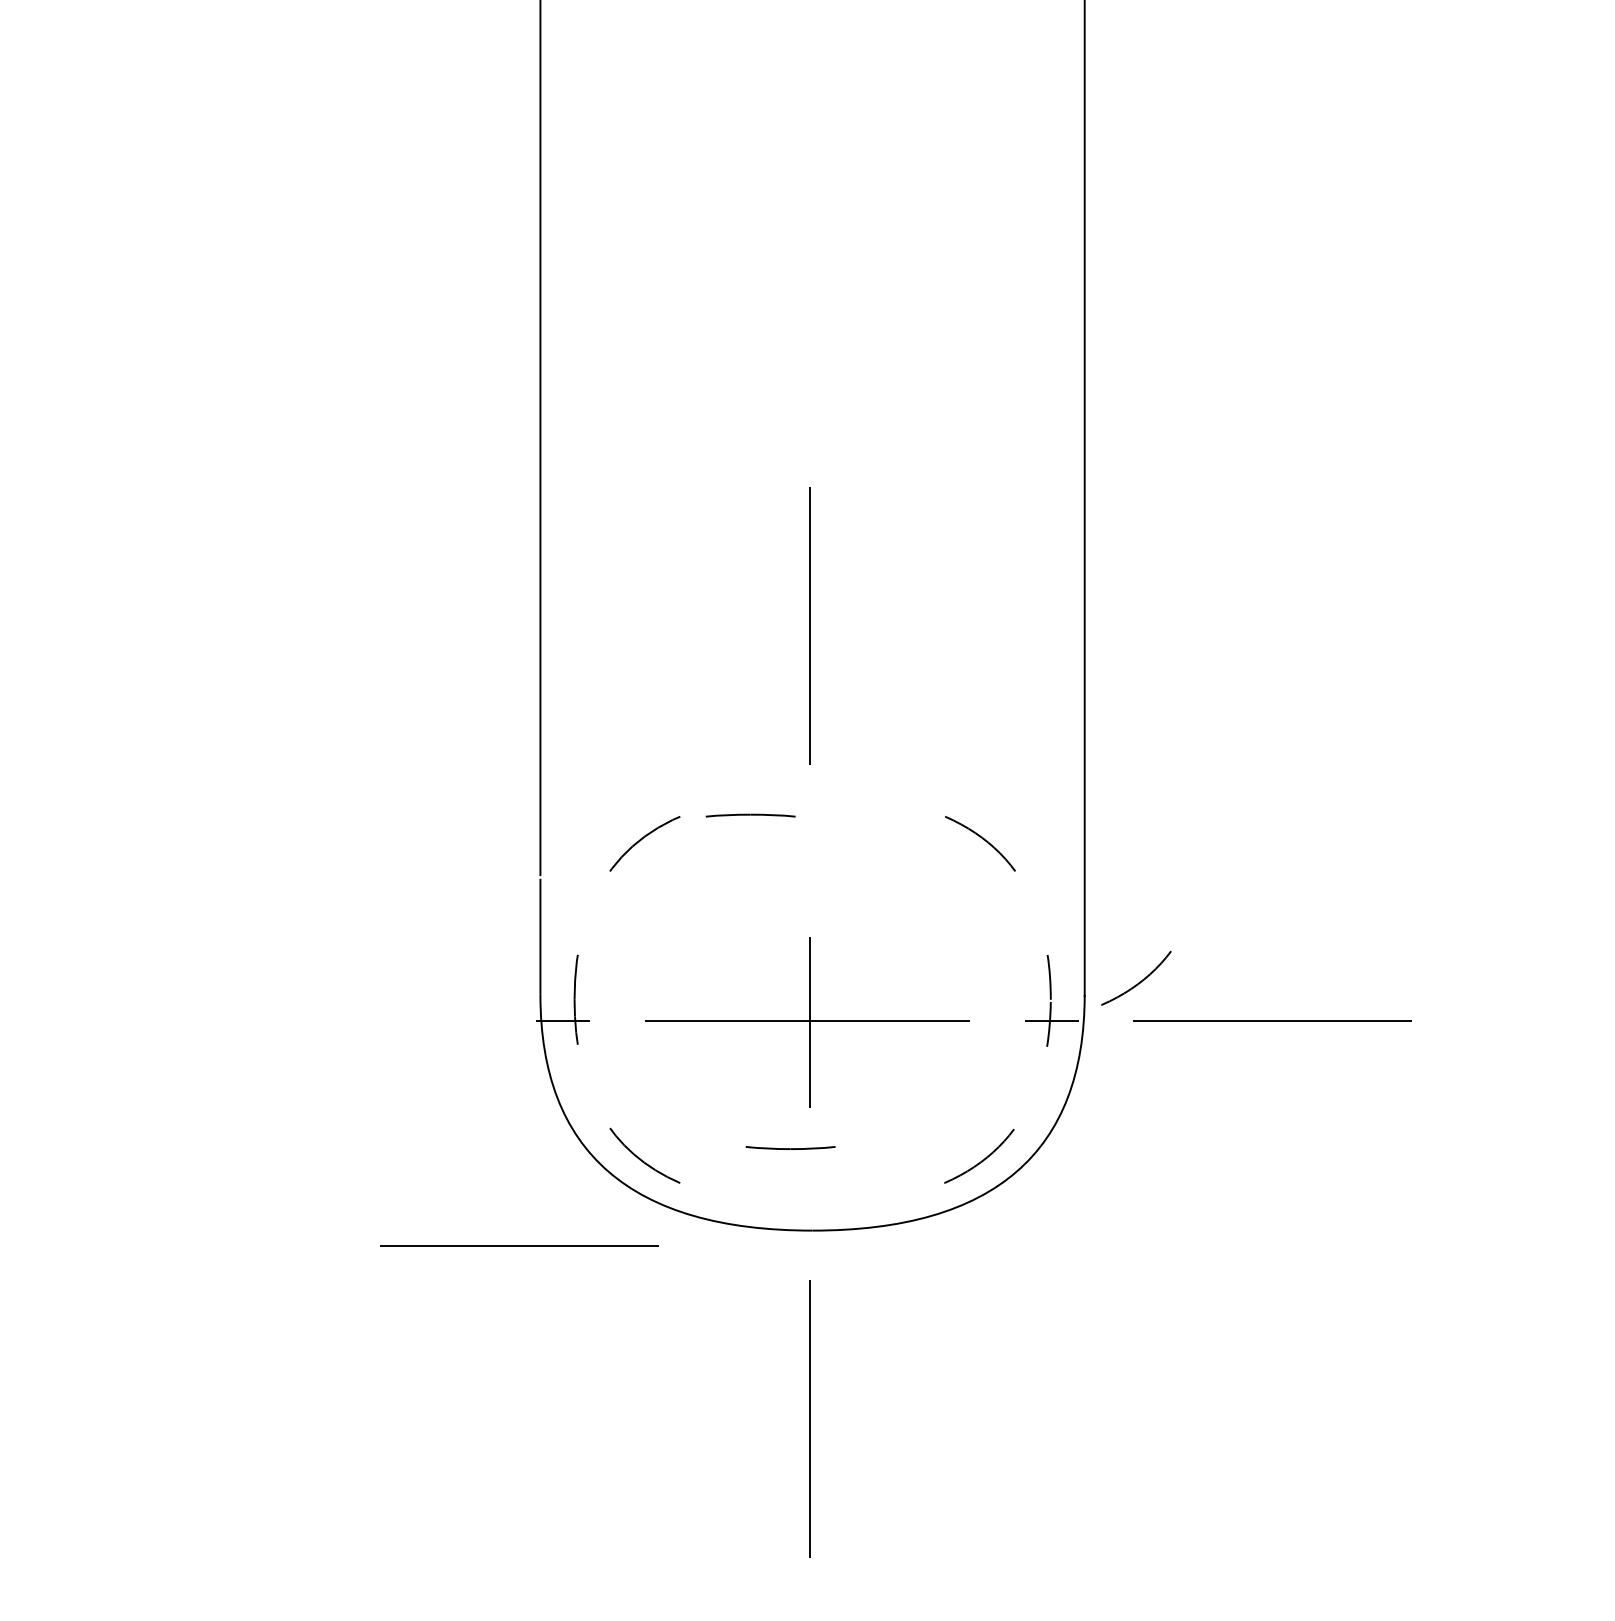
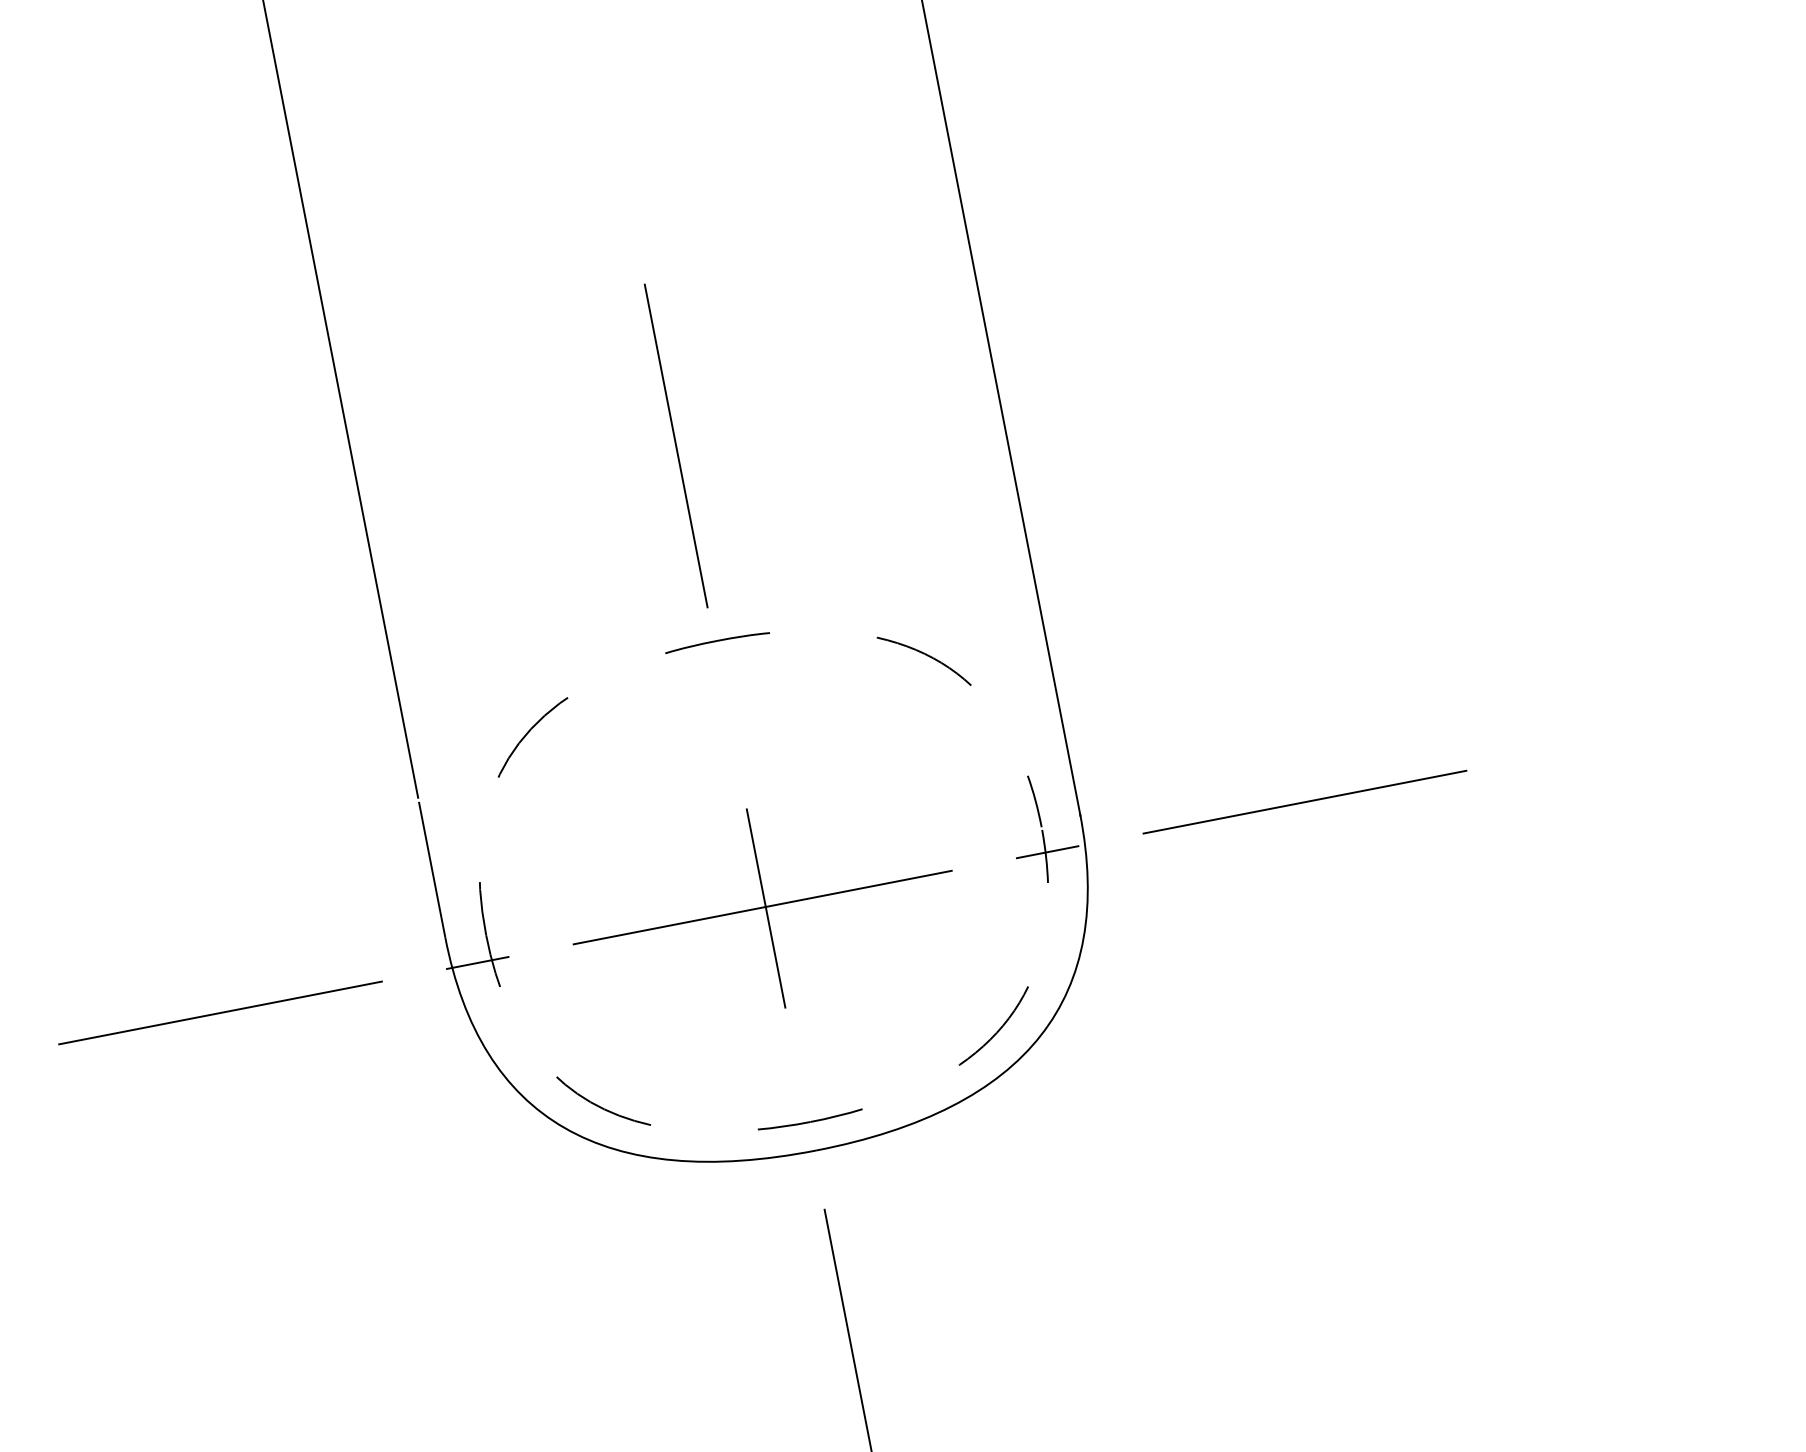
part: (750, 815) -> (717, 641), moved
part: (1136, 977) -> (1136, 781), removed
line: (790, 1148) -> (810, 1121), moved
line: (519, 1245) -> (220, 1012), moved

